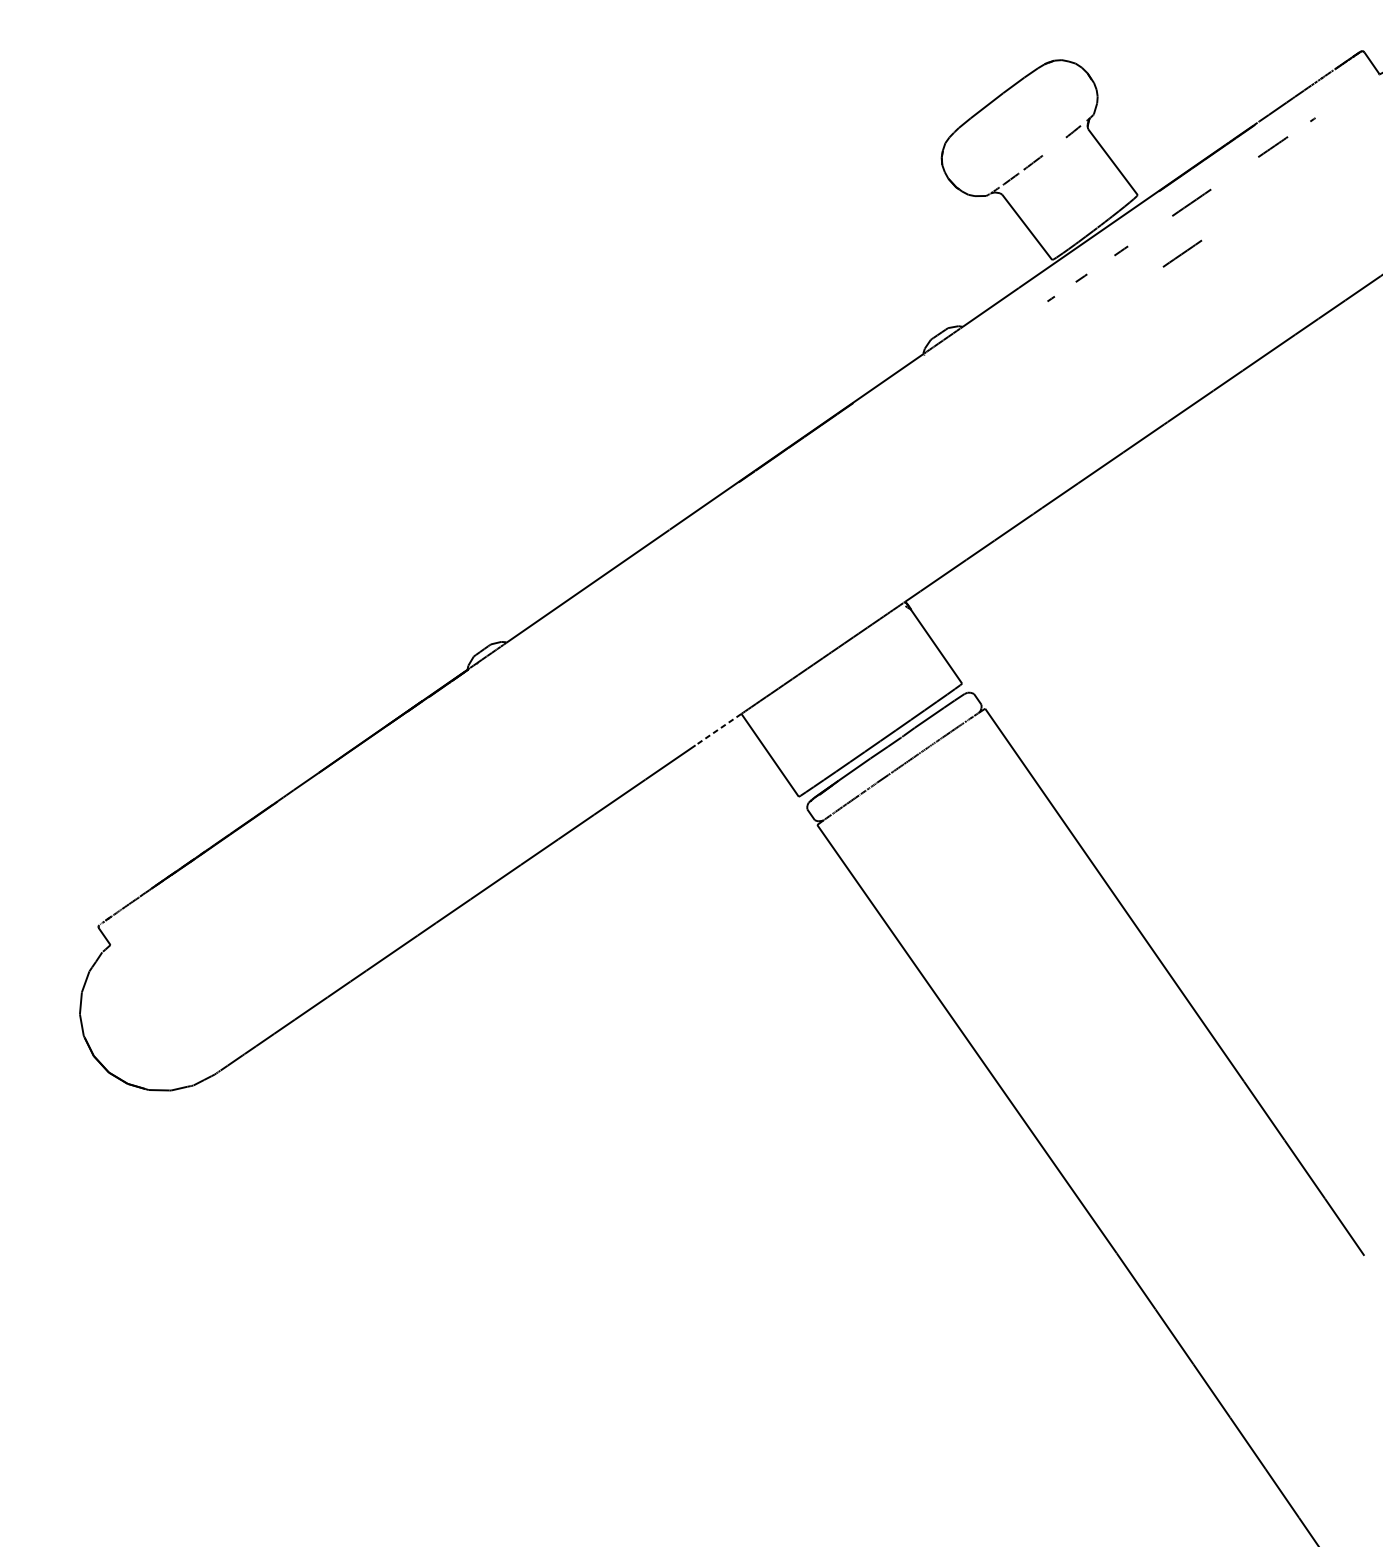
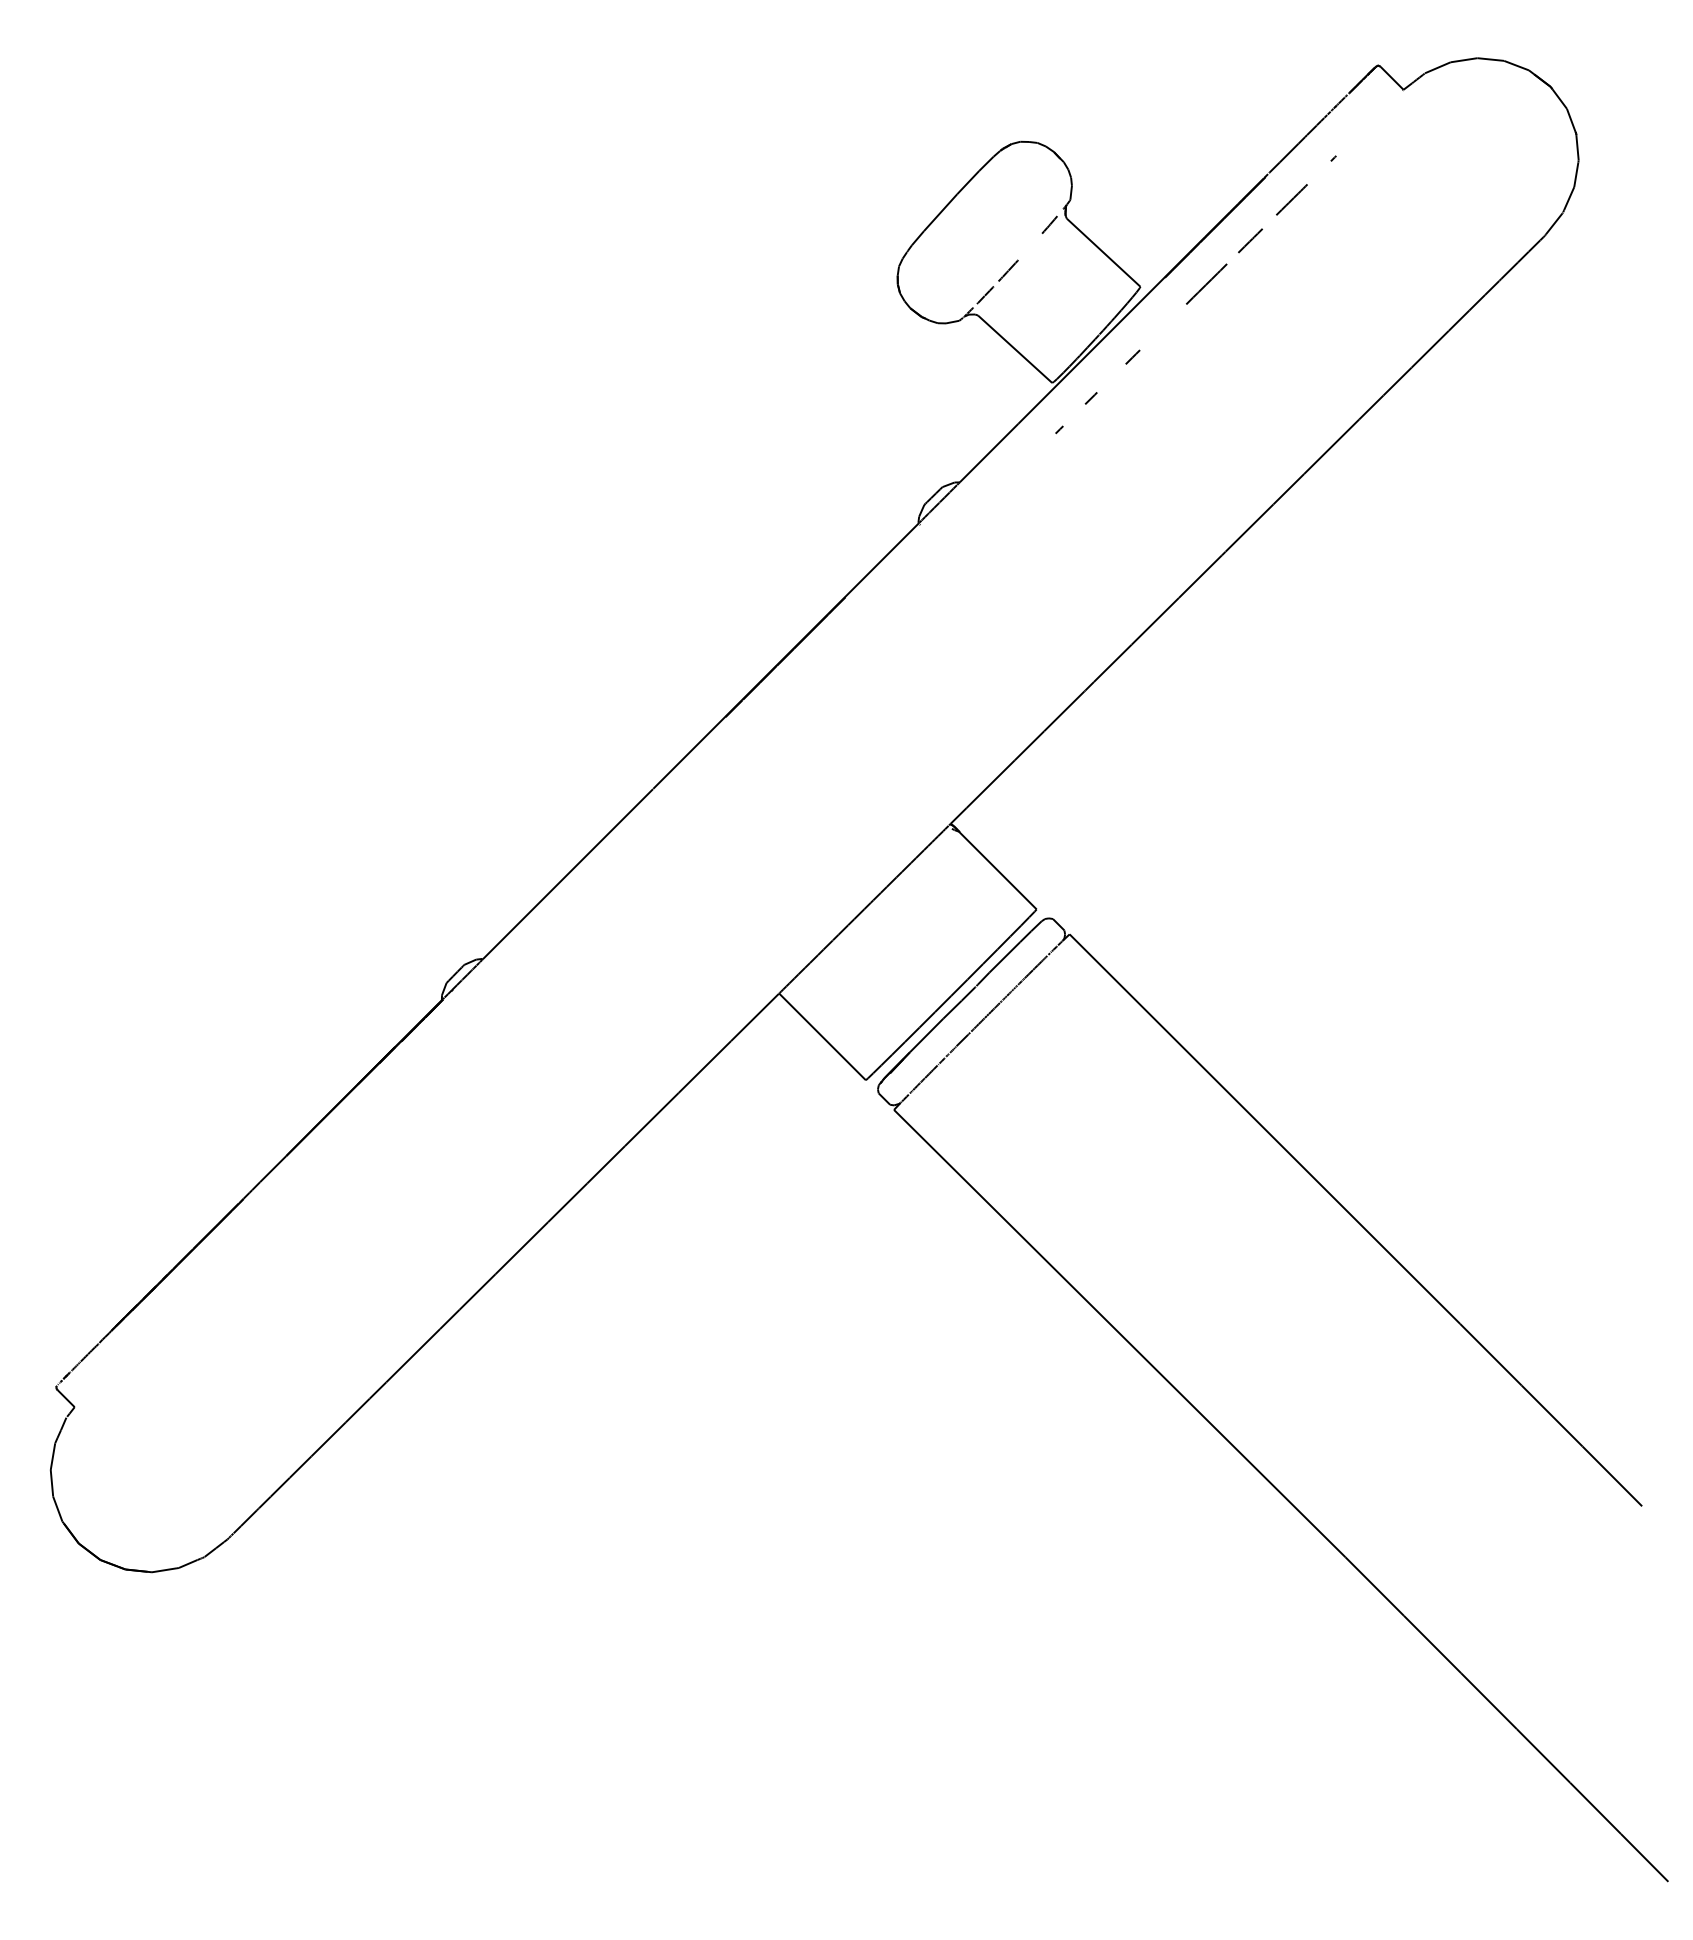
line: (1233, 173) -> (1250, 240), added
line: (1182, 253) -> (1206, 346), removed
line: (718, 729) -> (755, 1017), dashed -> solid

